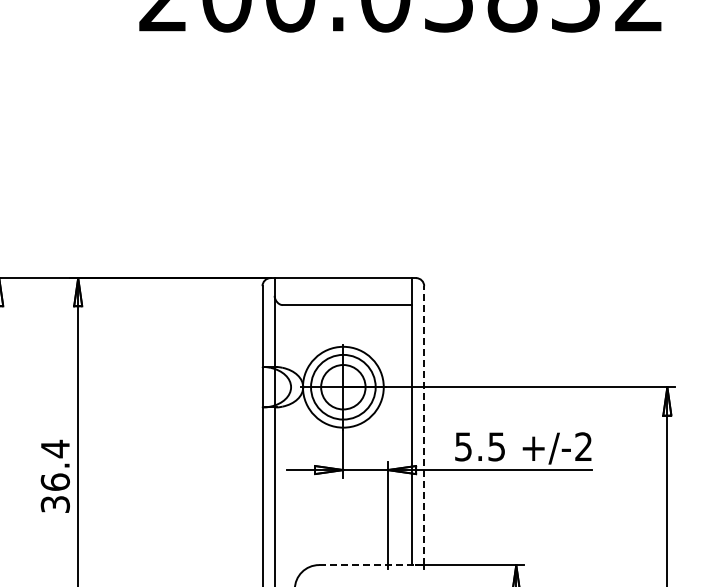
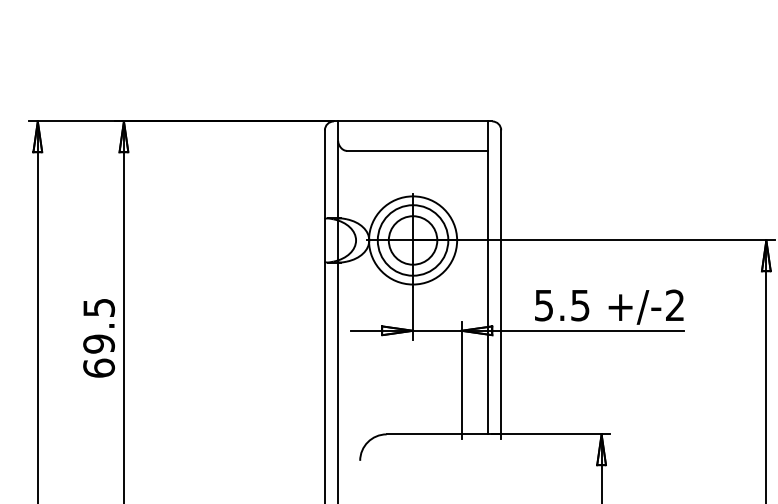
line: (424, 425) -> (501, 282), dashed -> solid
text: (54, 476) -> (98, 337), 36.4 -> 69.5
line: (367, 565) -> (439, 434), dashed -> solid

